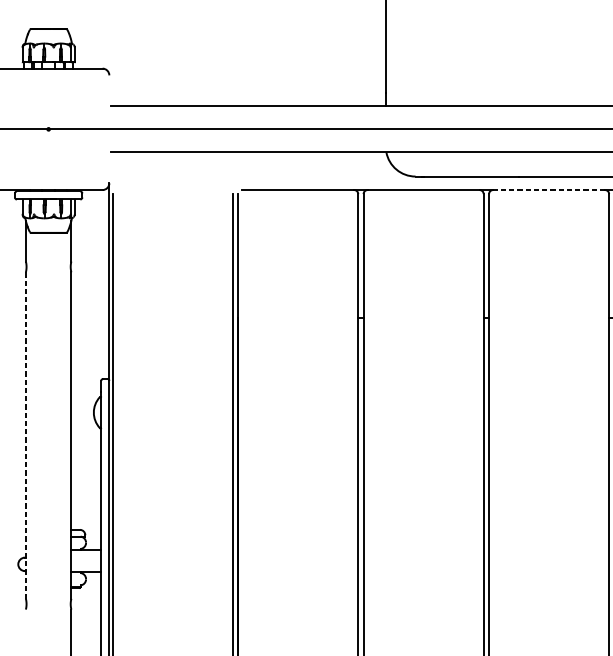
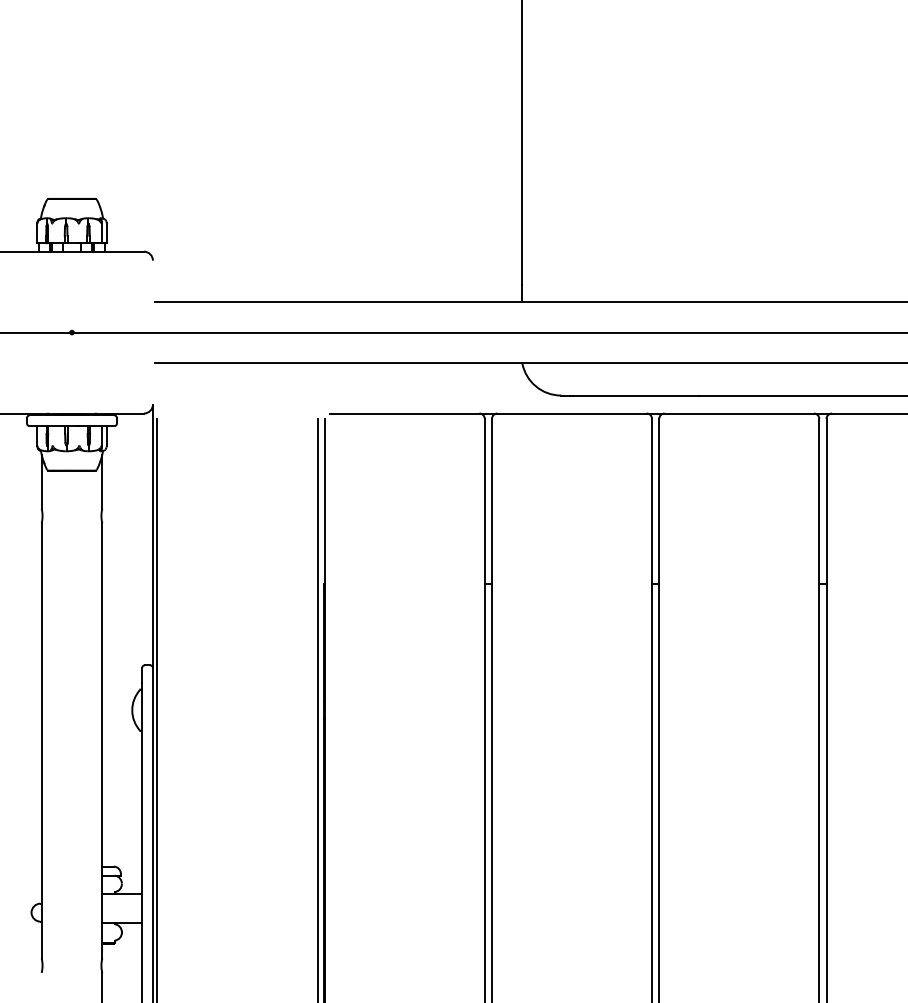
line: (549, 190) -> (739, 413), dashed -> solid
line: (25, 435) -> (41, 740), dashed -> solid

